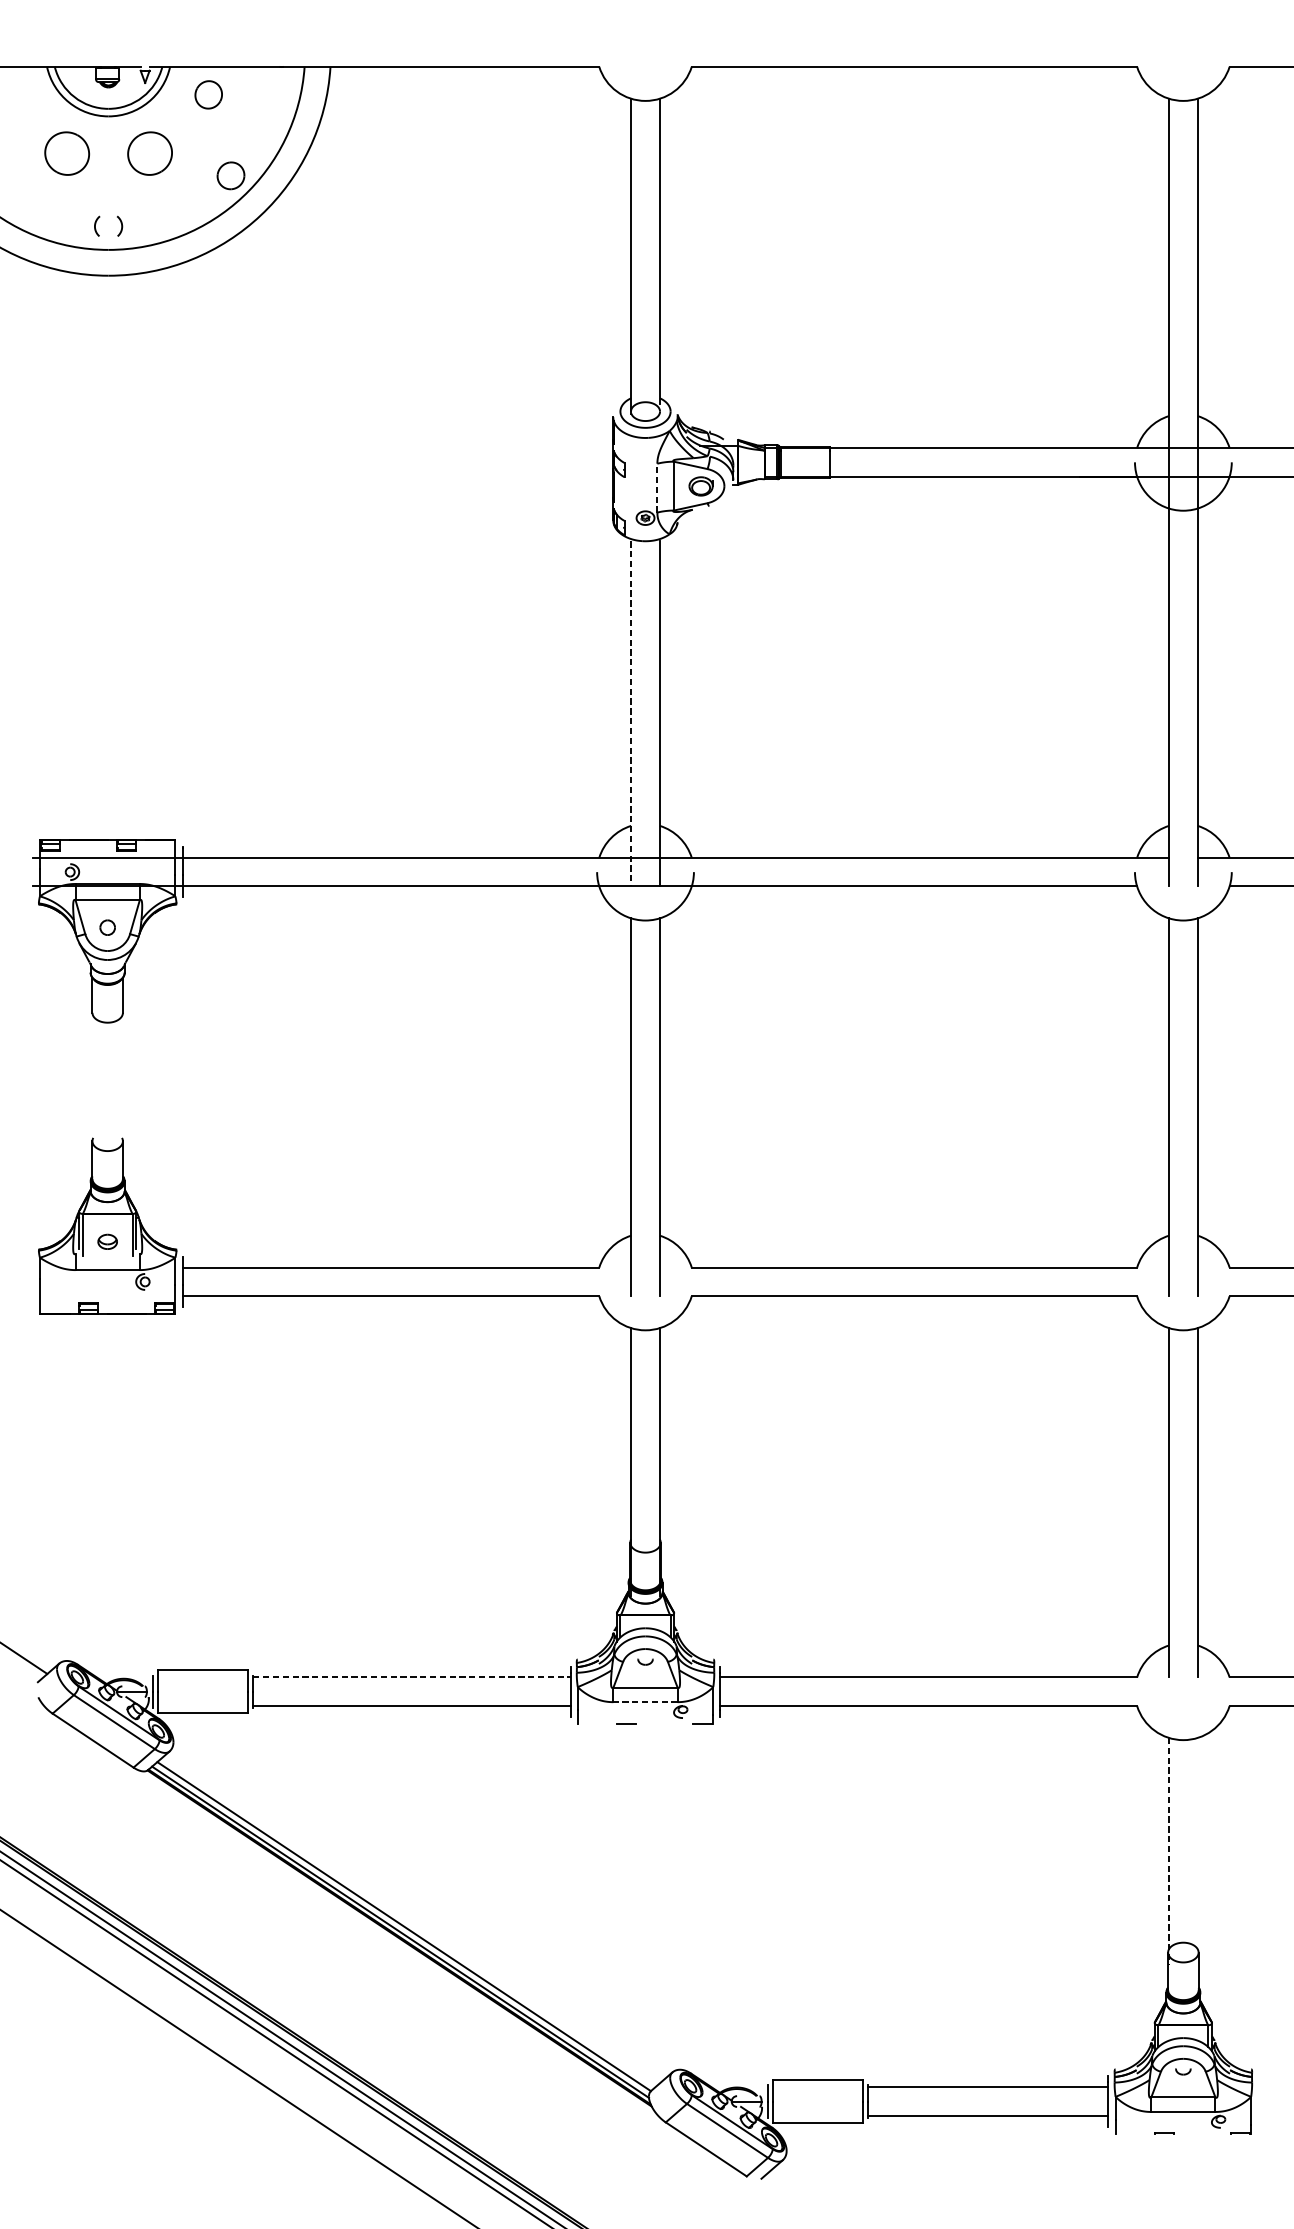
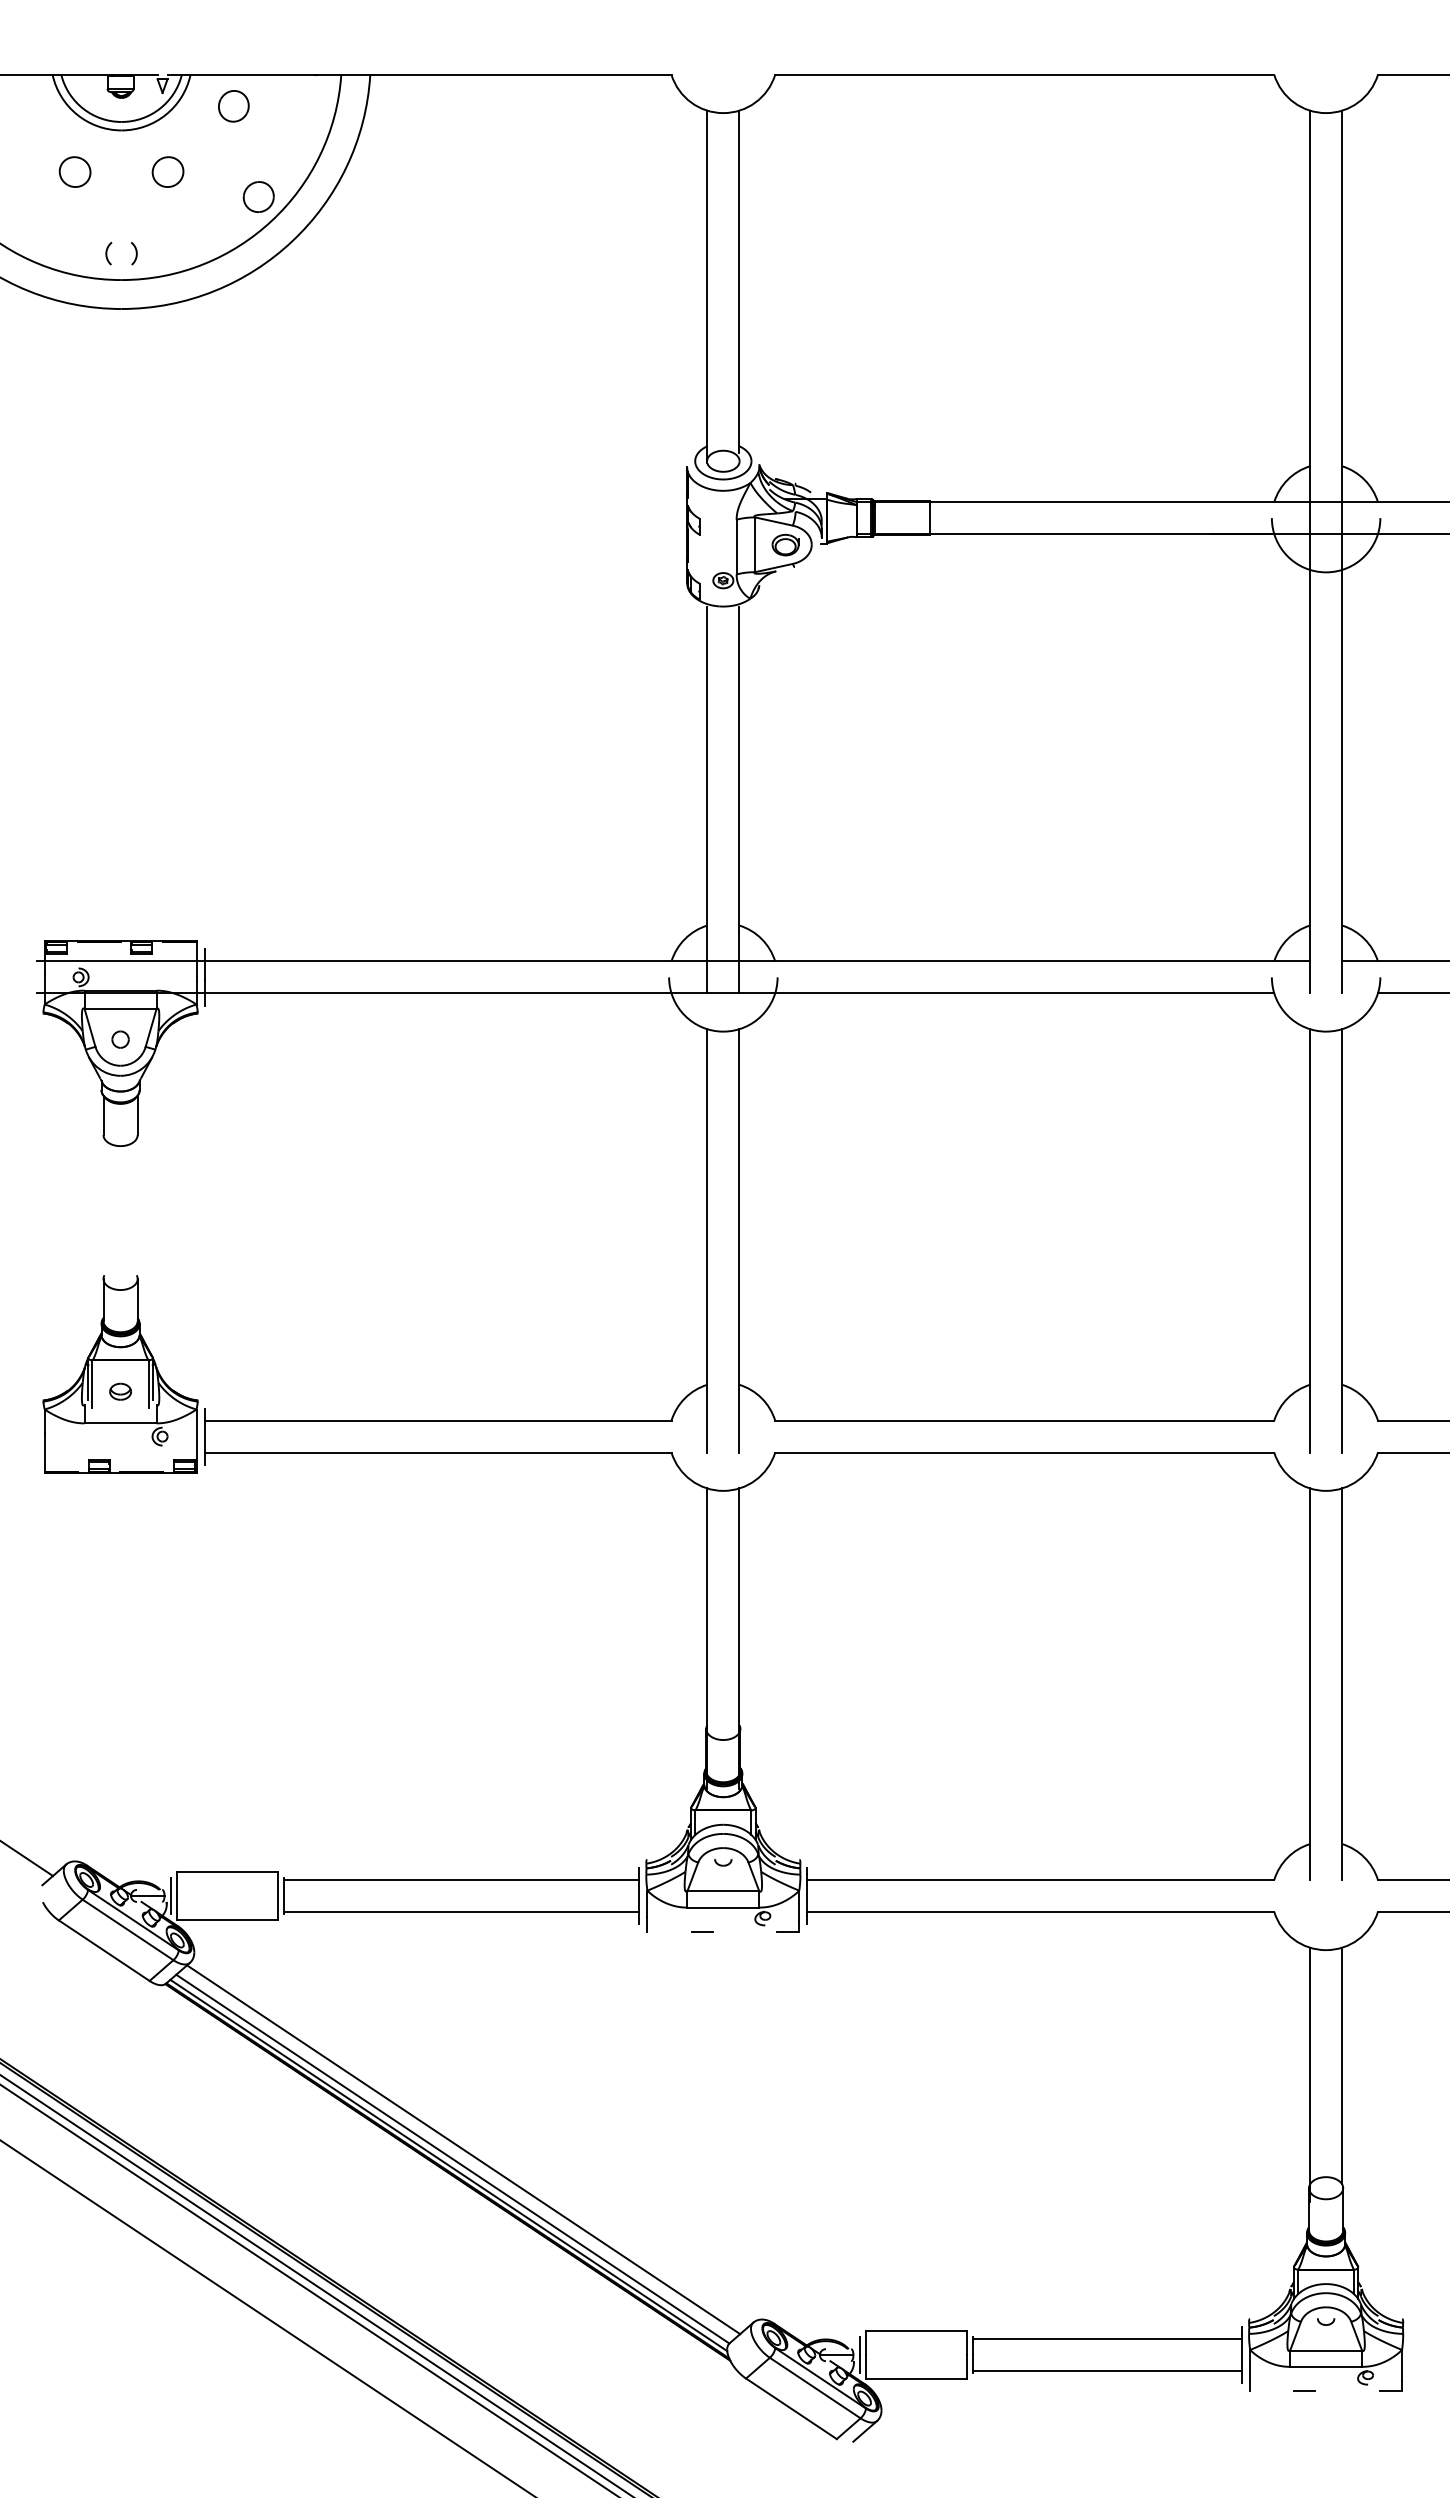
part: (66, 153) -> (74, 171), size x0.62
part: (149, 153) -> (167, 171), size x0.62
line: (657, 487) -> (736, 546), dashed -> solid
line: (631, 714) -> (707, 800), dashed -> solid
line: (411, 1677) -> (461, 1879), dashed -> solid
line: (645, 1702) -> (723, 1907), dashed -> solid
line: (1197, 1843) -> (1342, 2065), added
line: (1169, 1851) -> (1310, 2075), dashed -> solid
line: (413, 1918) -> (463, 2149), added

